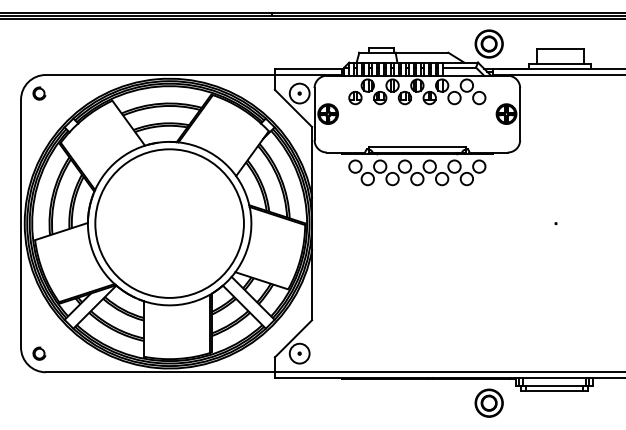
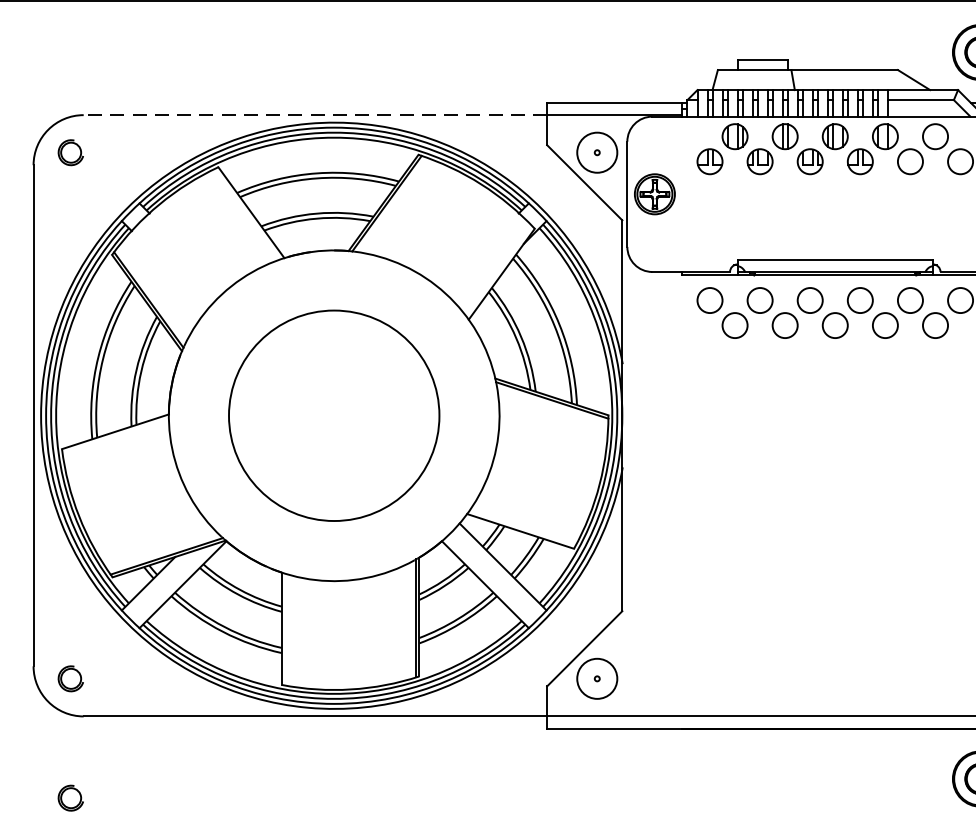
line: (160, 75) -> (315, 116), solid -> dashed
circle: (169, 223) -> (333, 415), size x0.7
part: (39, 412) -> (70, 797), added

